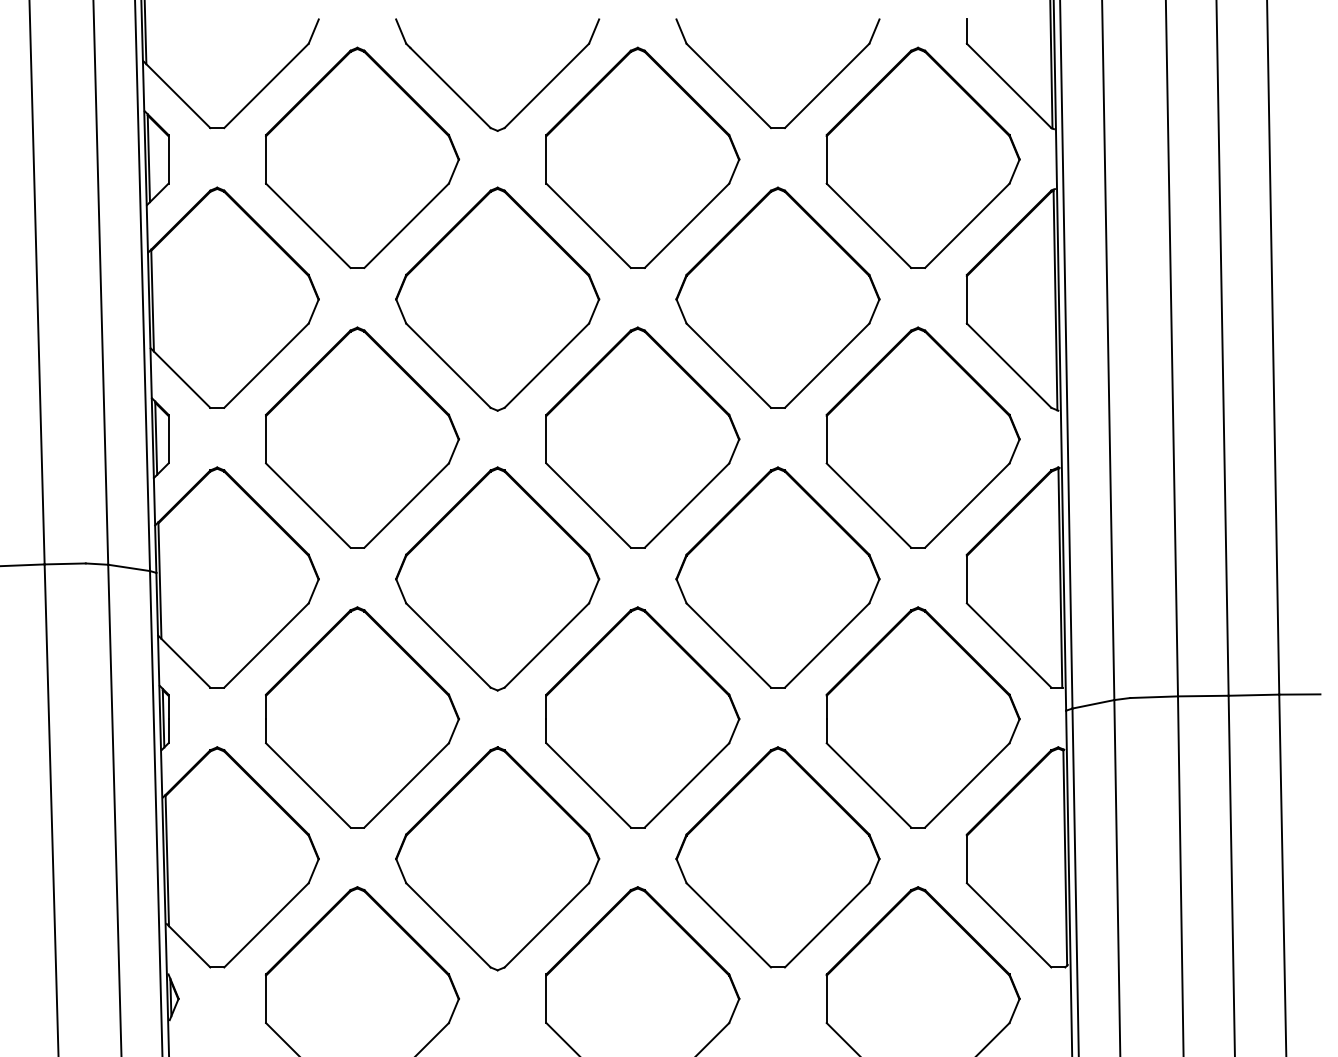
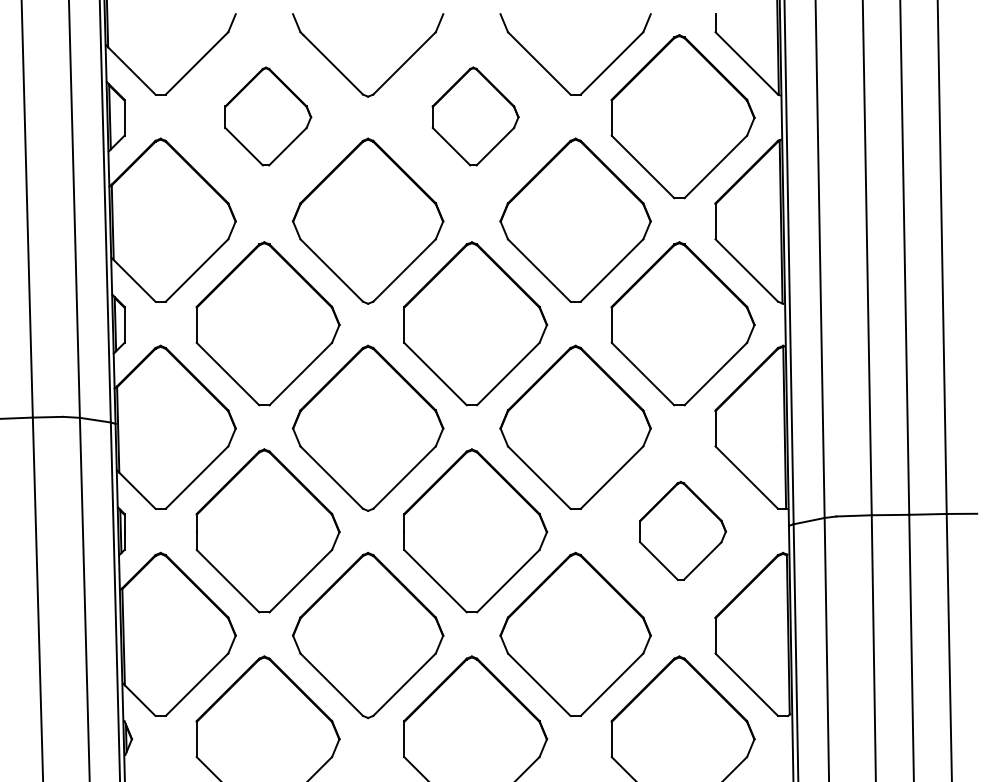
part: (362, 157) -> (268, 116), size x0.6
part: (642, 157) -> (475, 116), size x0.6
part: (922, 717) -> (682, 530), size x0.6

